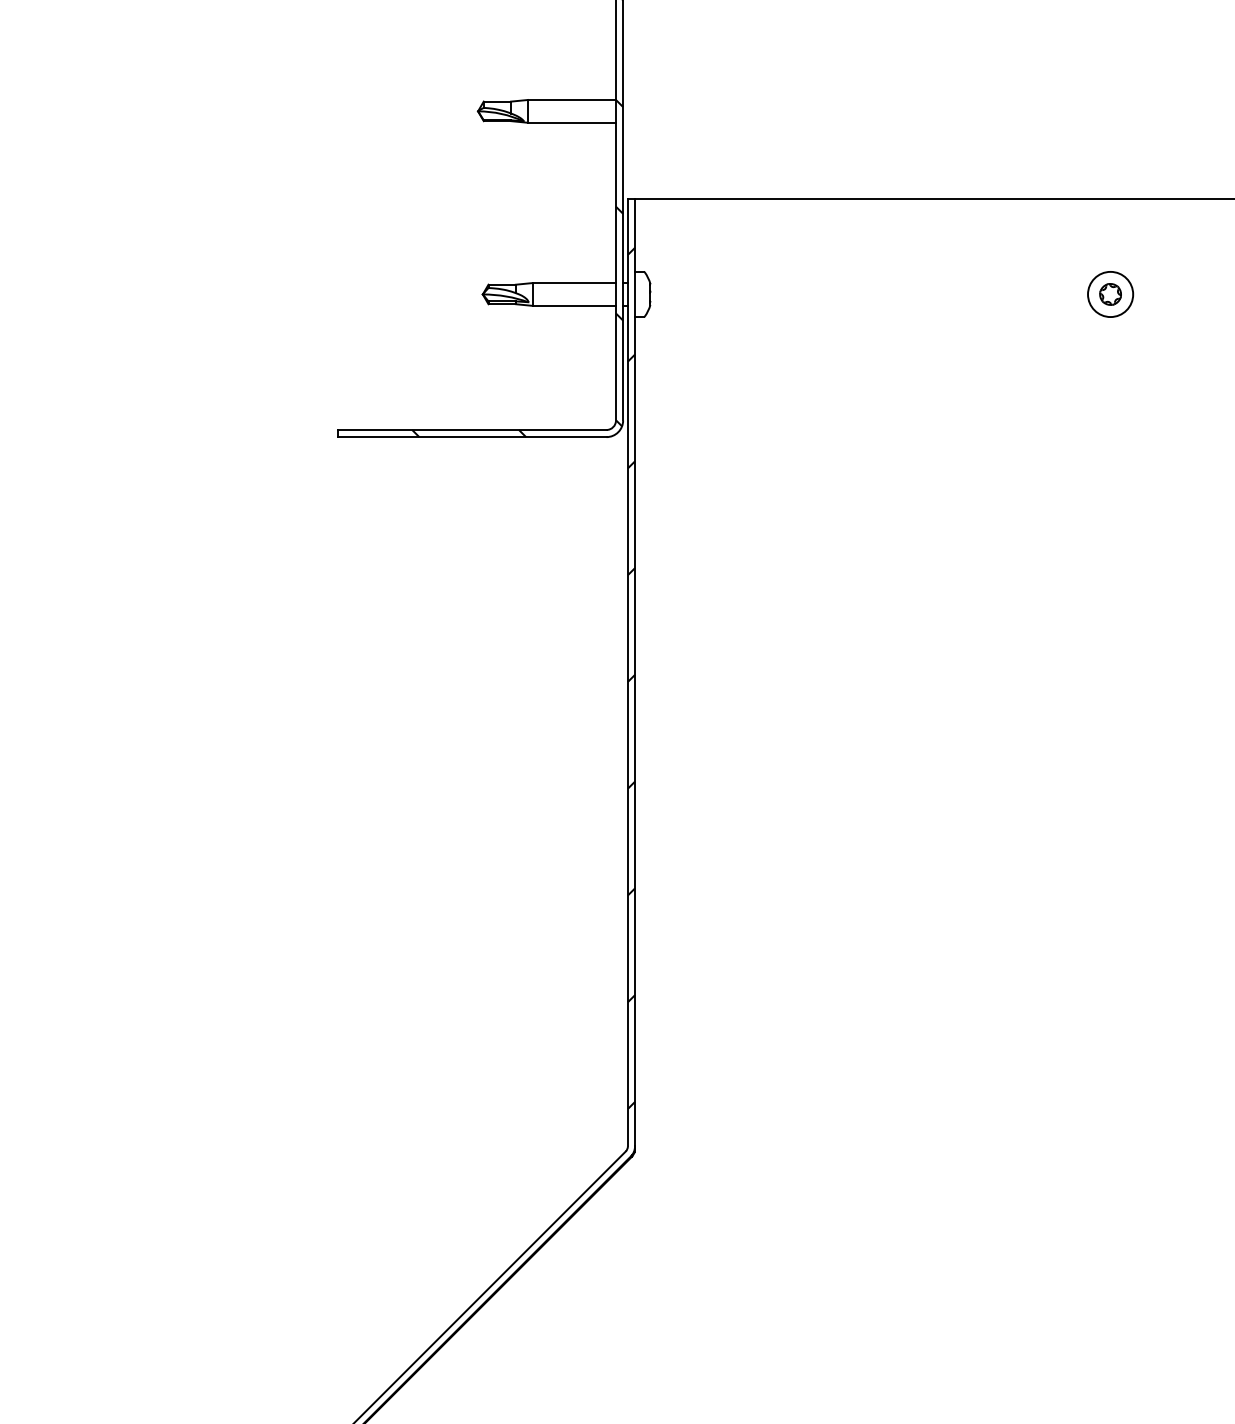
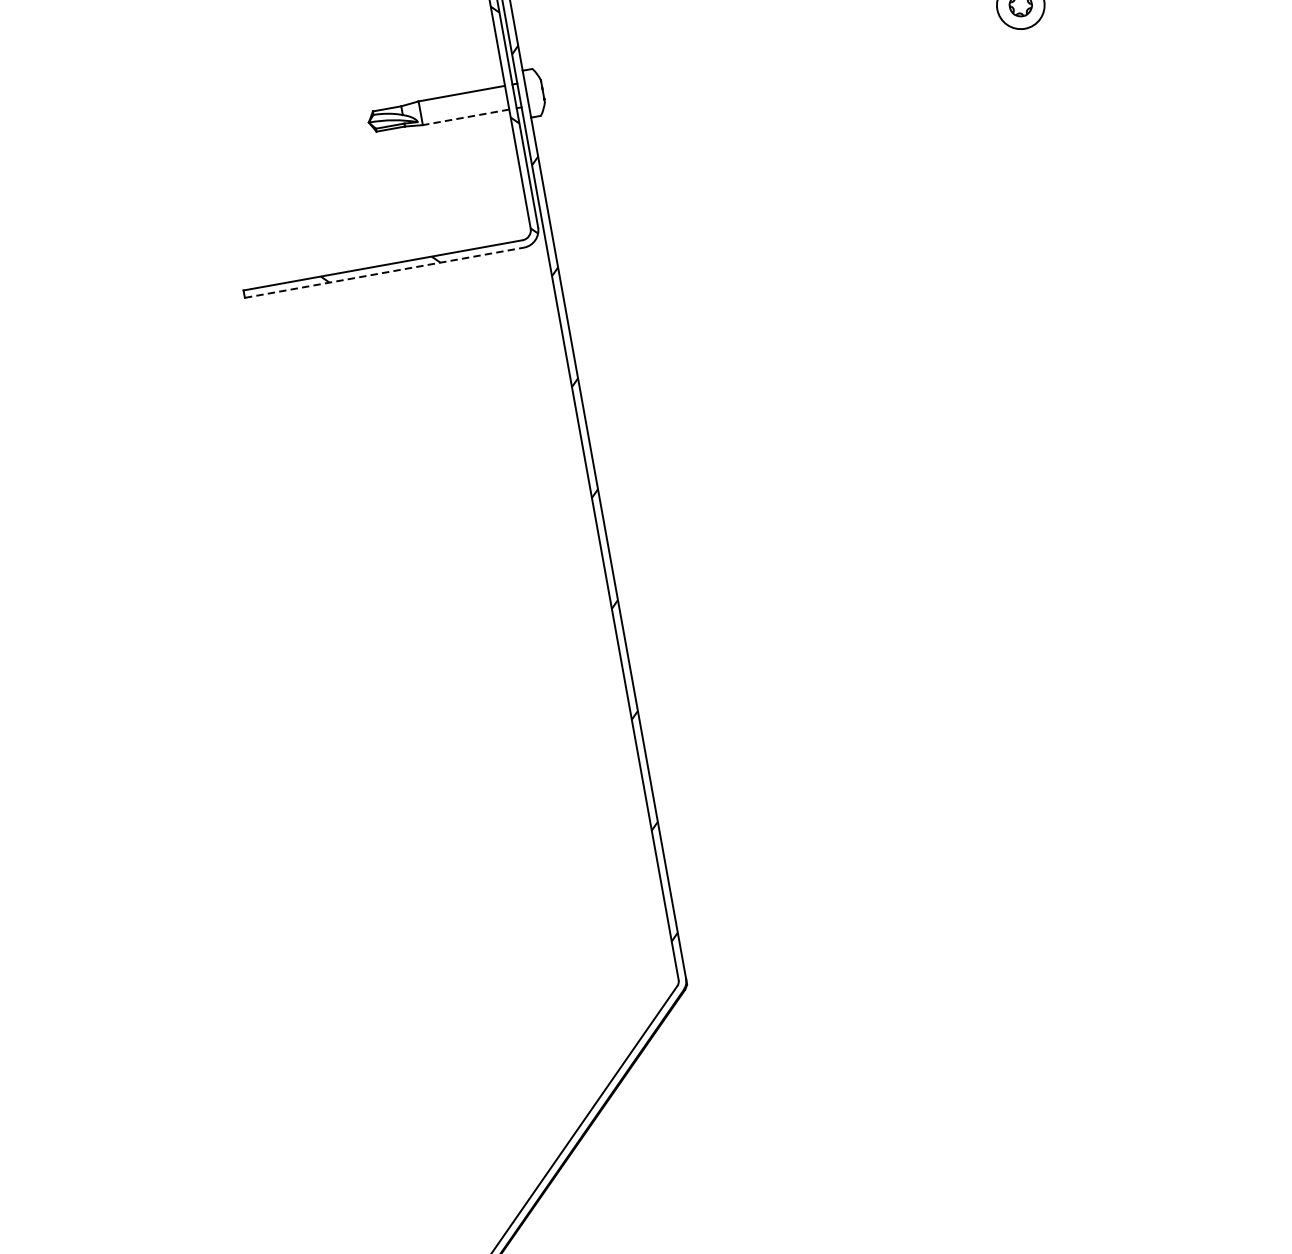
line: (574, 305) -> (466, 116), solid -> dashed
line: (472, 437) -> (384, 273), solid -> dashed

